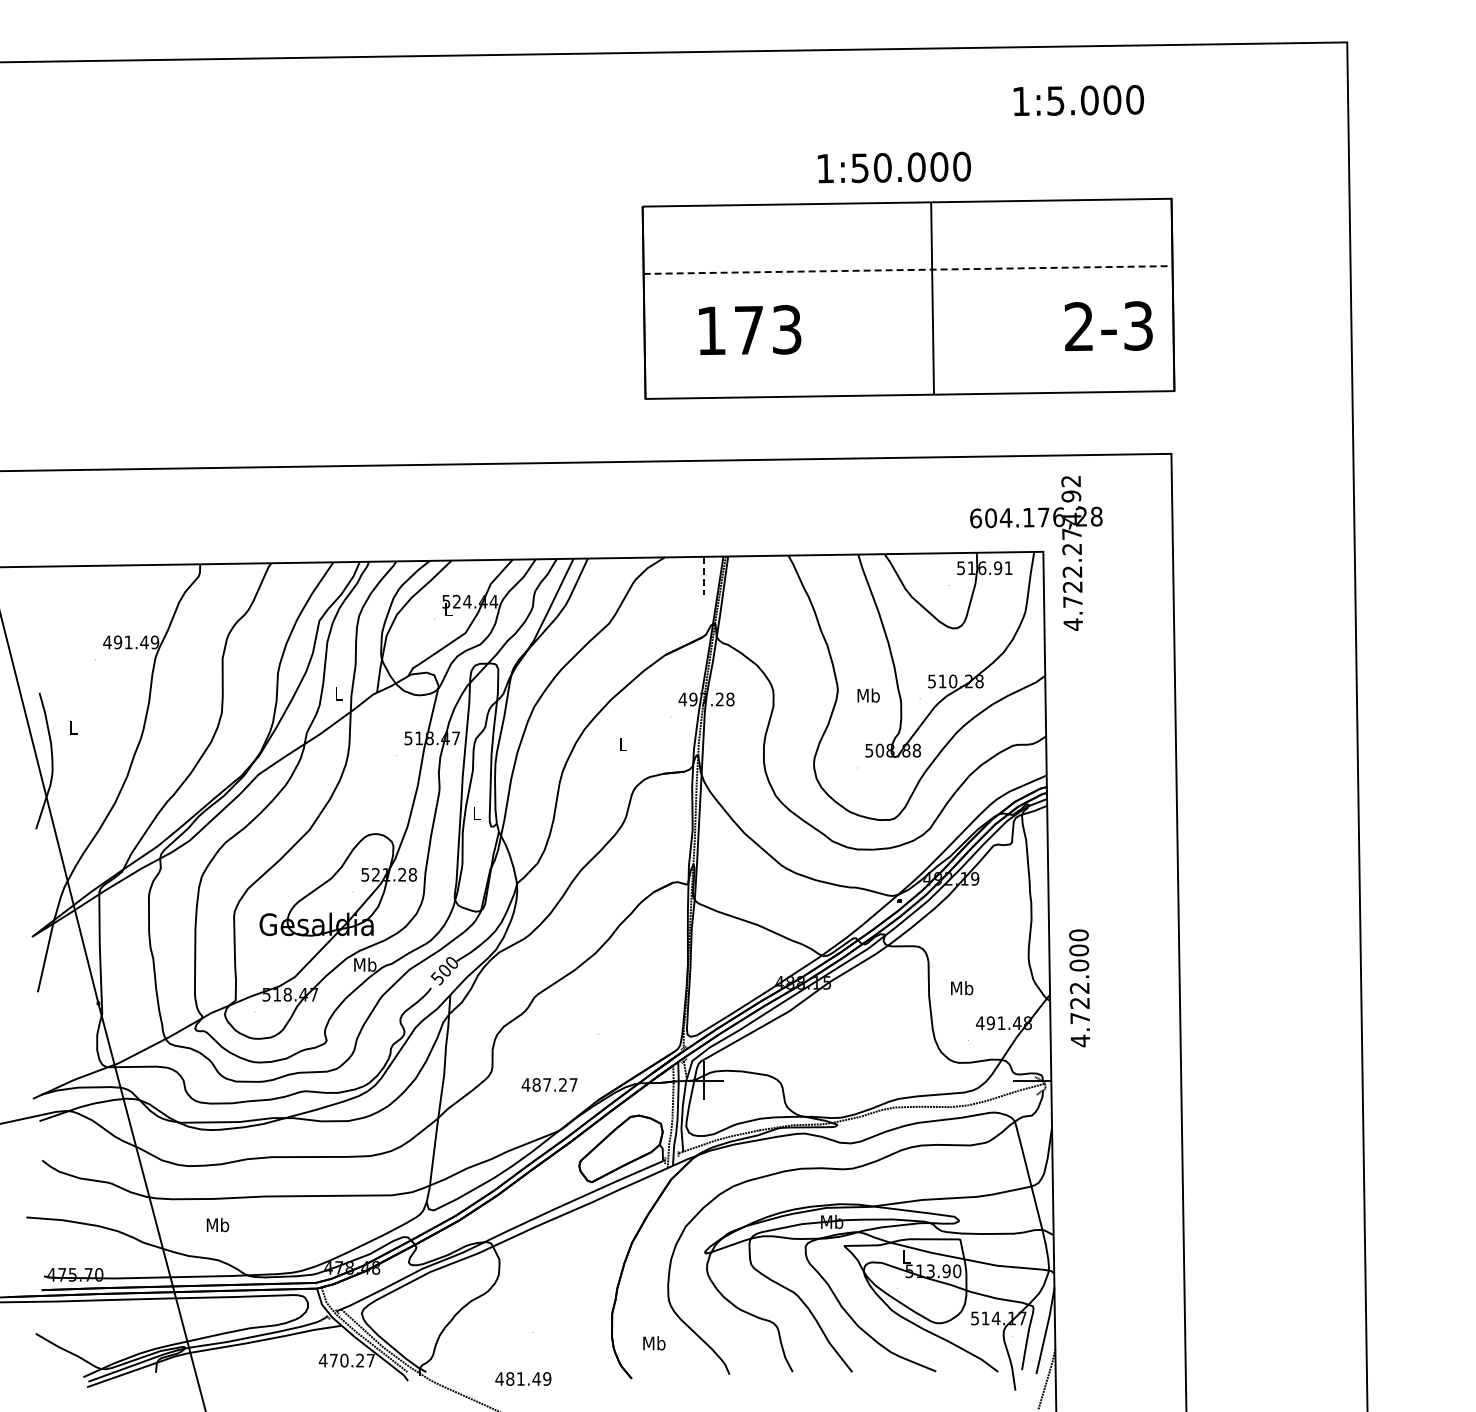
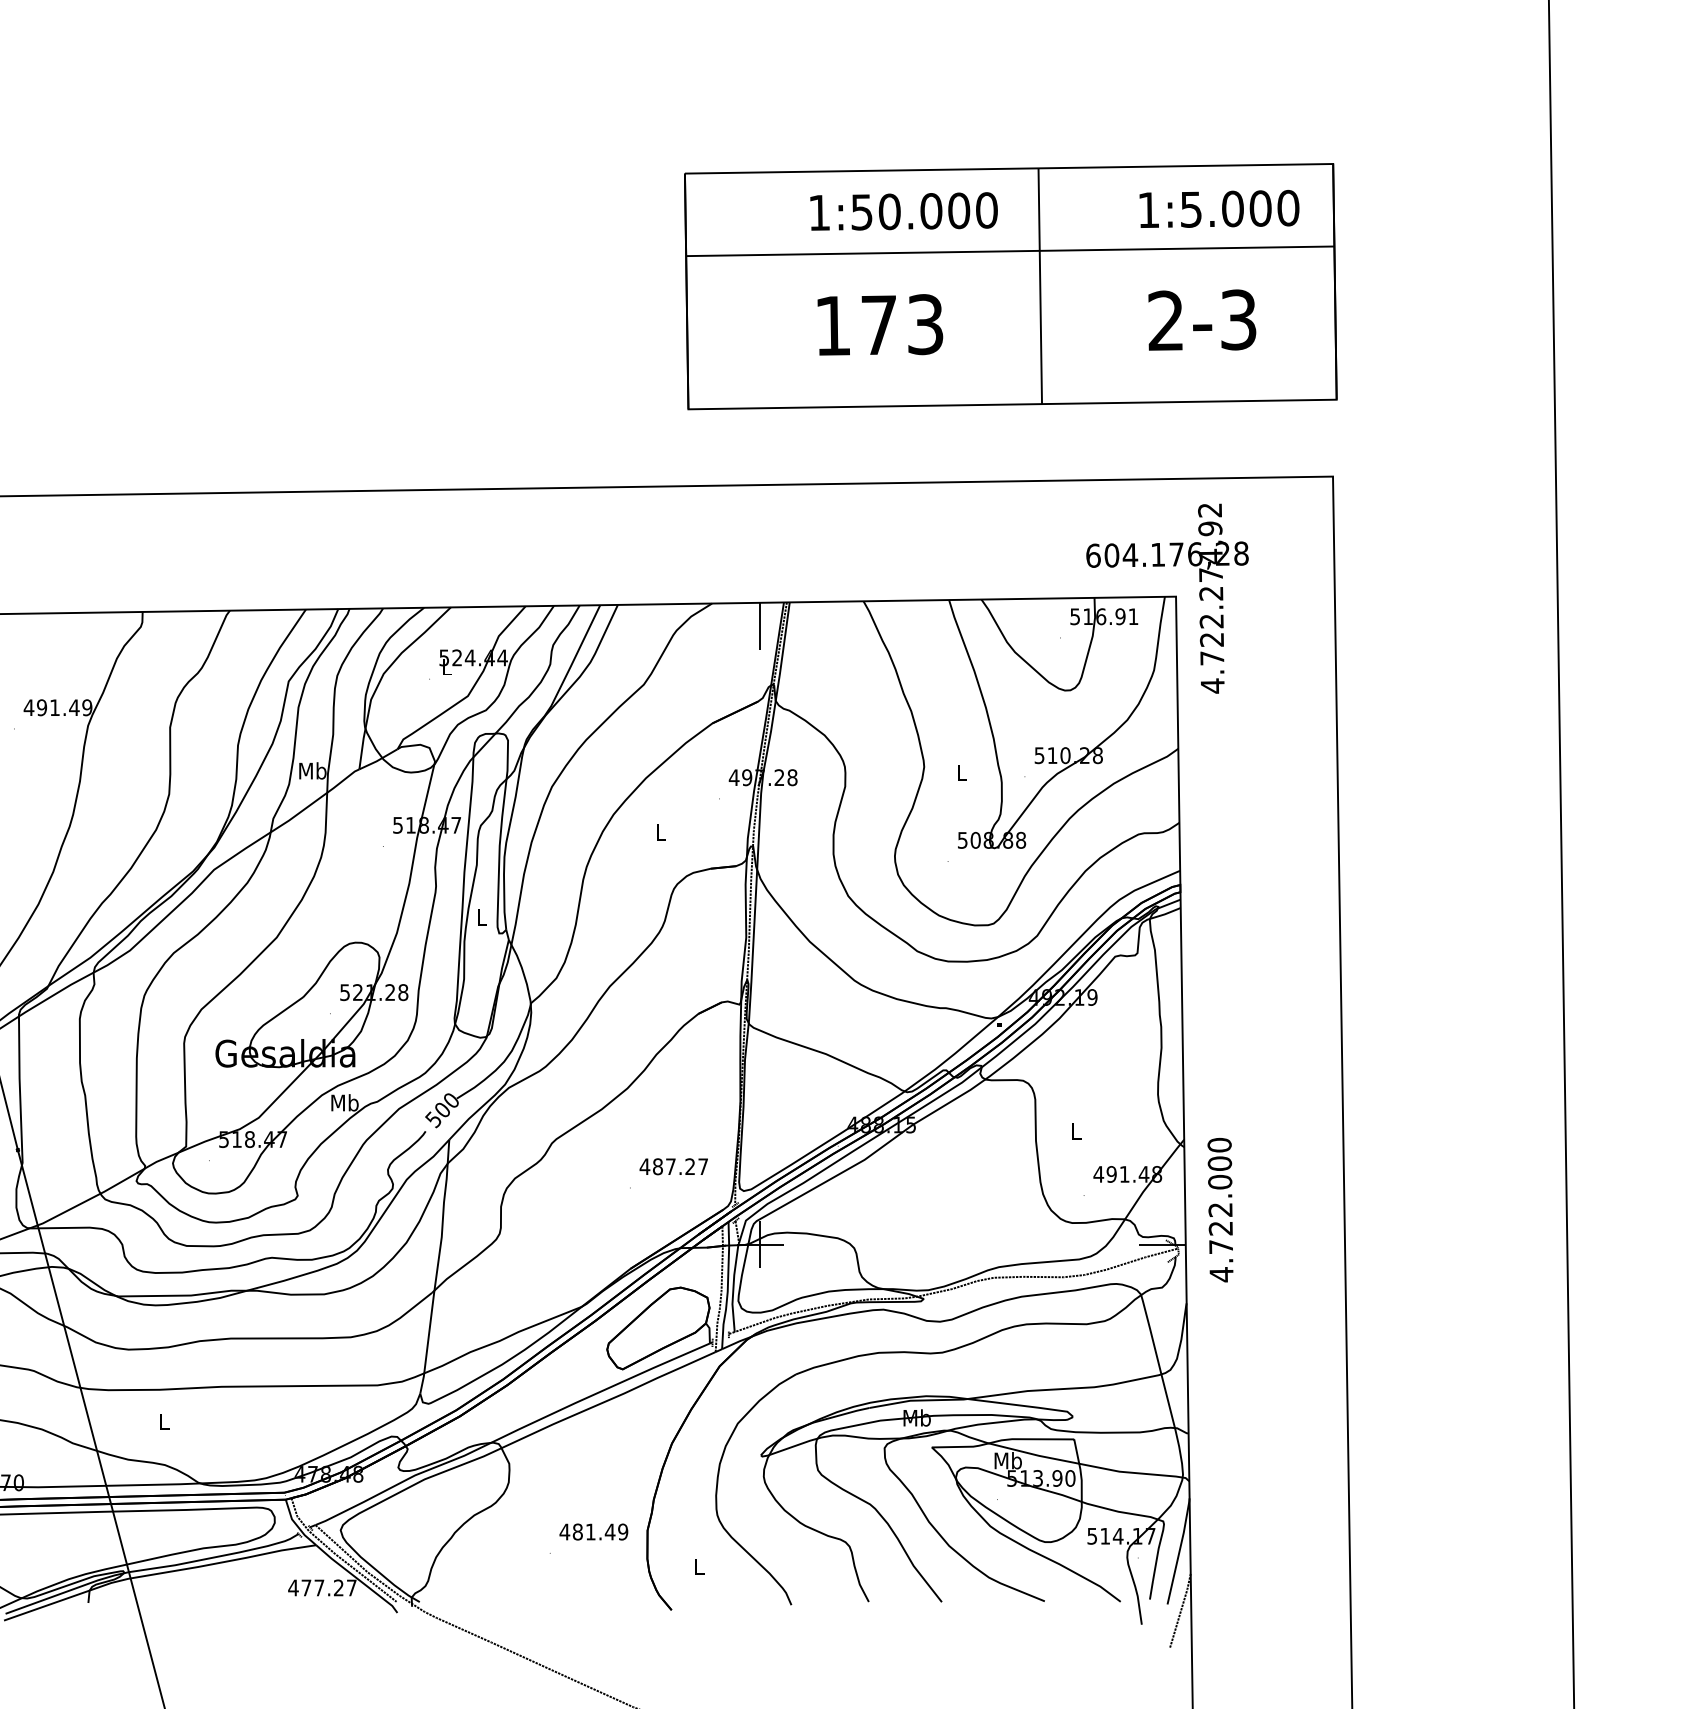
text: (1078, 100) -> (1219, 209), moved
text: (894, 167) -> (904, 211), moved
line: (908, 270) -> (1010, 251), dashed -> solid
text: (1108, 326) -> (1201, 320), moved
text: (750, 329) -> (880, 324), moved
line: (704, 576) -> (760, 626), dashed -> solid
text: (339, 693) -> (313, 770), L -> Mb
text: (868, 695) -> (961, 772), Mb -> L
text: (962, 988) -> (1076, 1131), Mb -> L
text: (1079, 988) -> (1220, 1210), moved
text: (549, 1084) -> (673, 1166), moved
text: (217, 1225) -> (163, 1422), Mb -> L
text: (906, 1256) -> (1008, 1460), L -> Mb
text: (654, 1343) -> (699, 1566), Mb -> L
text: (344, 1360) -> (319, 1587), 470.27 -> 477.27
text: (523, 1378) -> (594, 1531), moved

